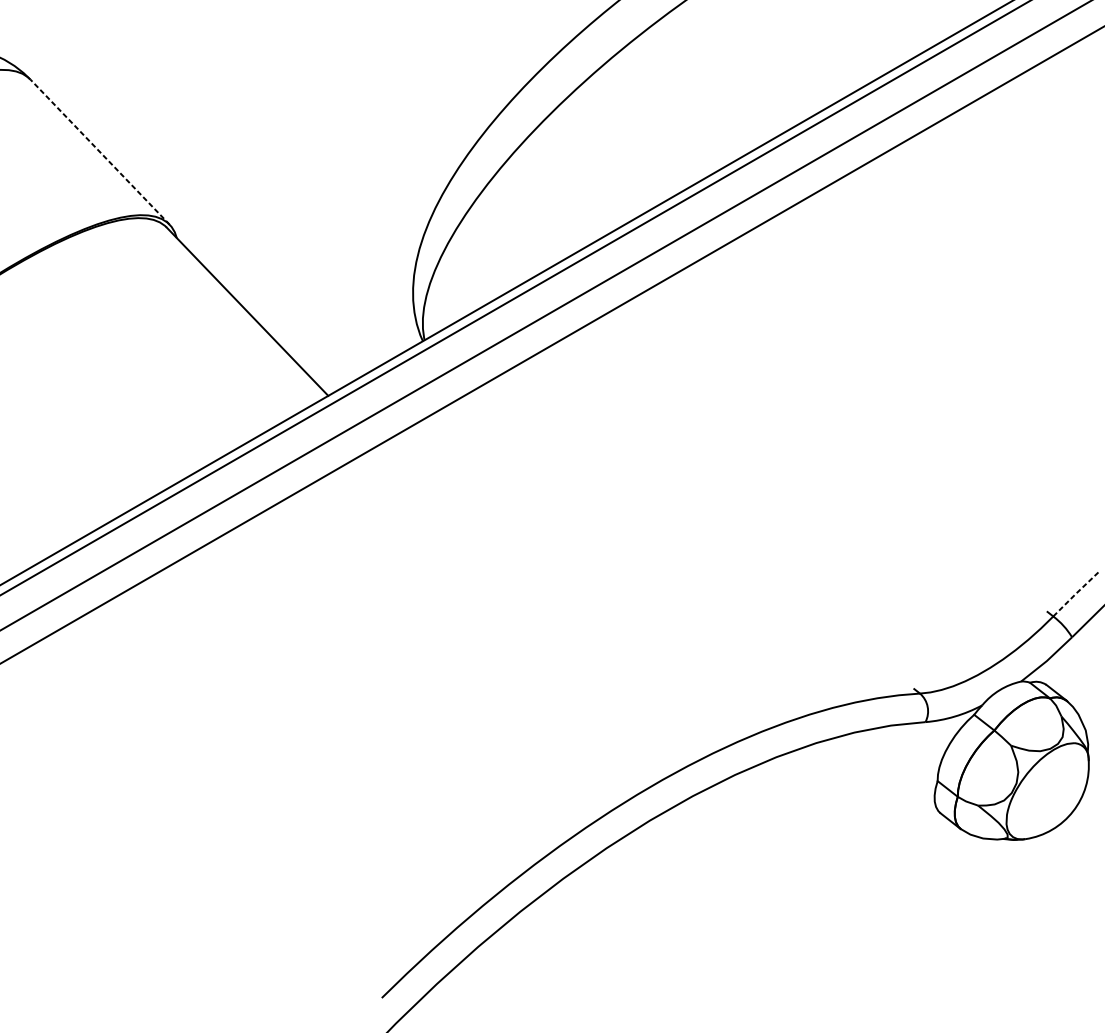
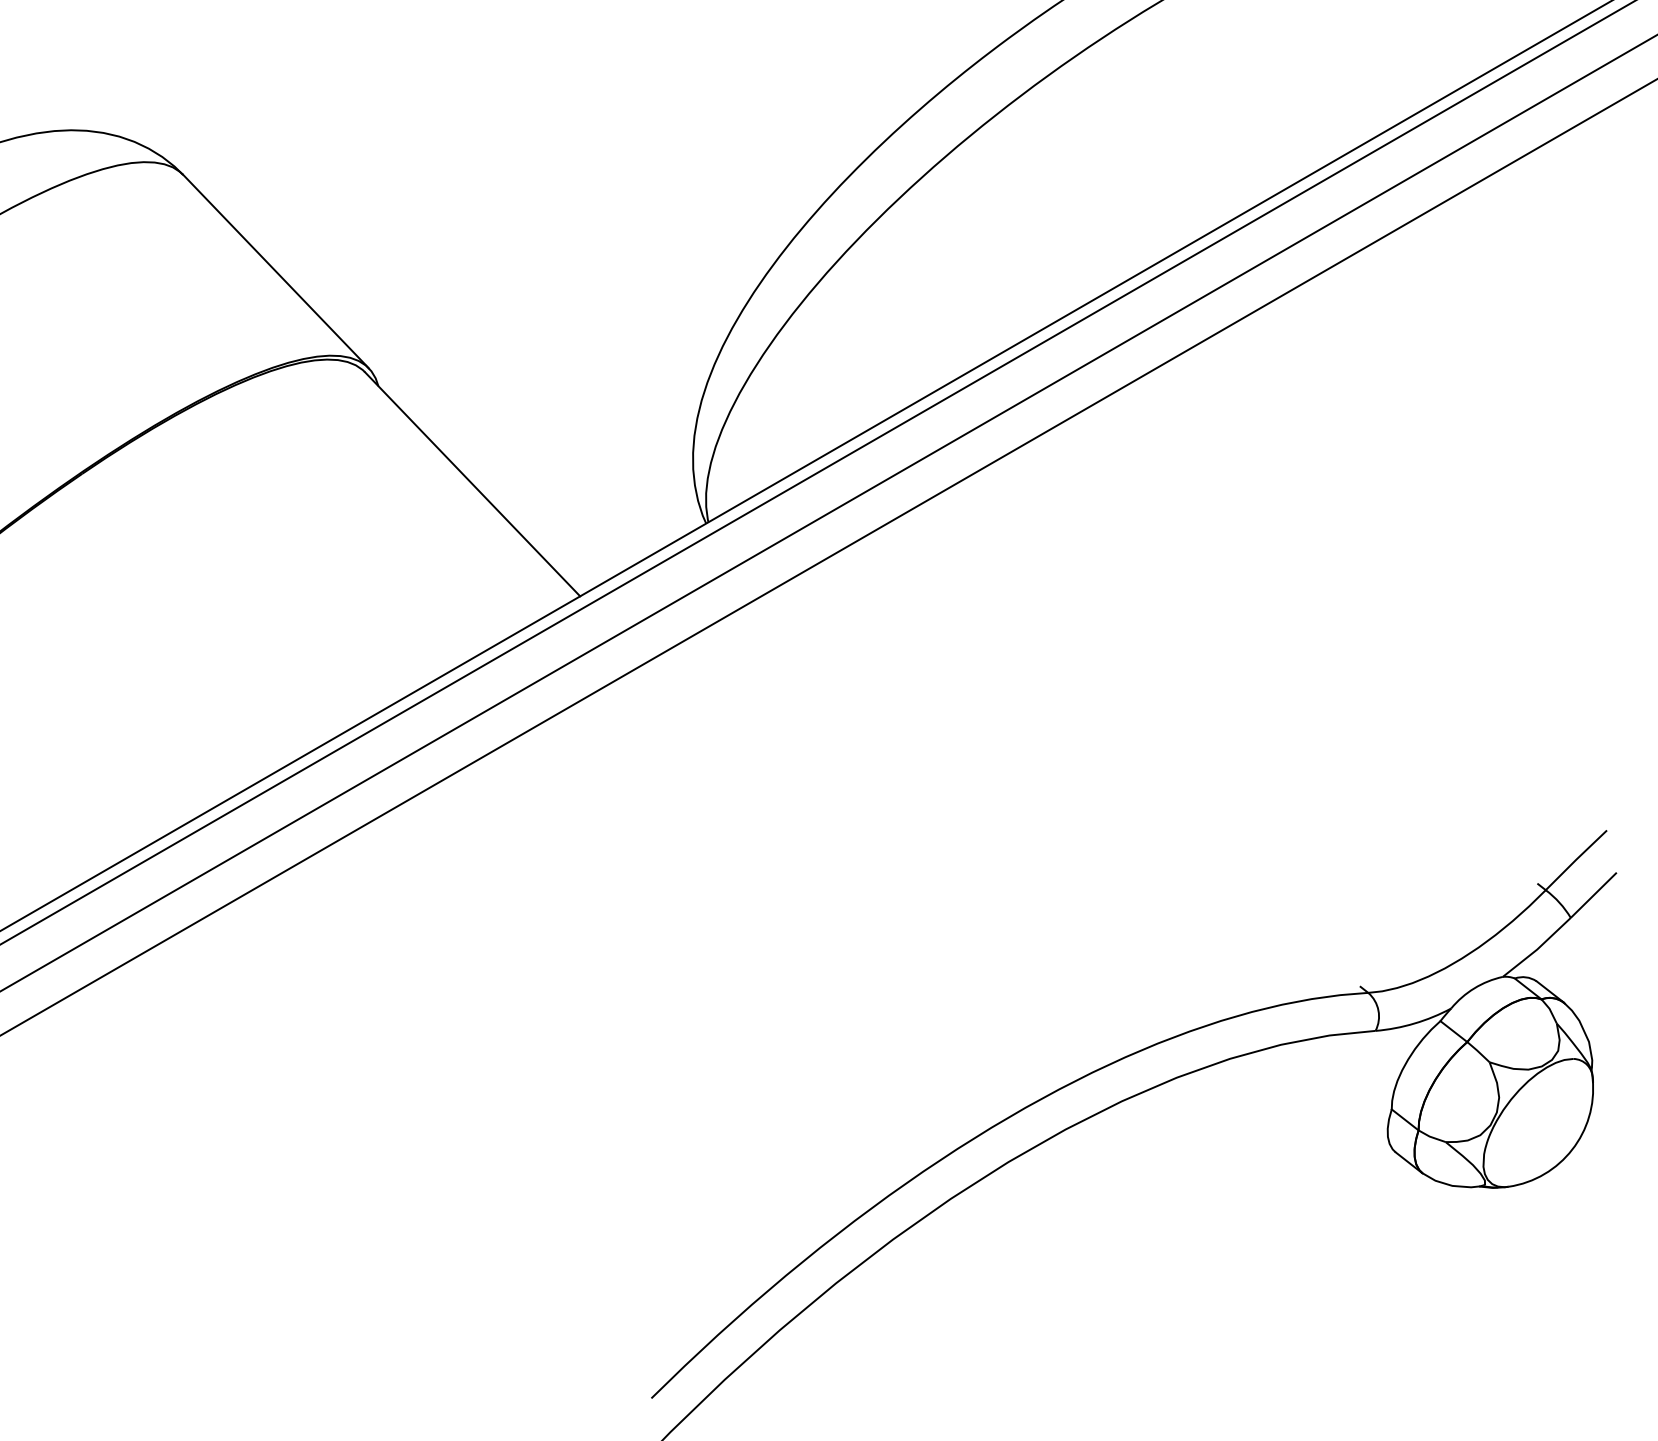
line: (99, 151) -> (275, 271), dashed -> solid
line: (1076, 593) -> (1576, 859), dashed -> solid

